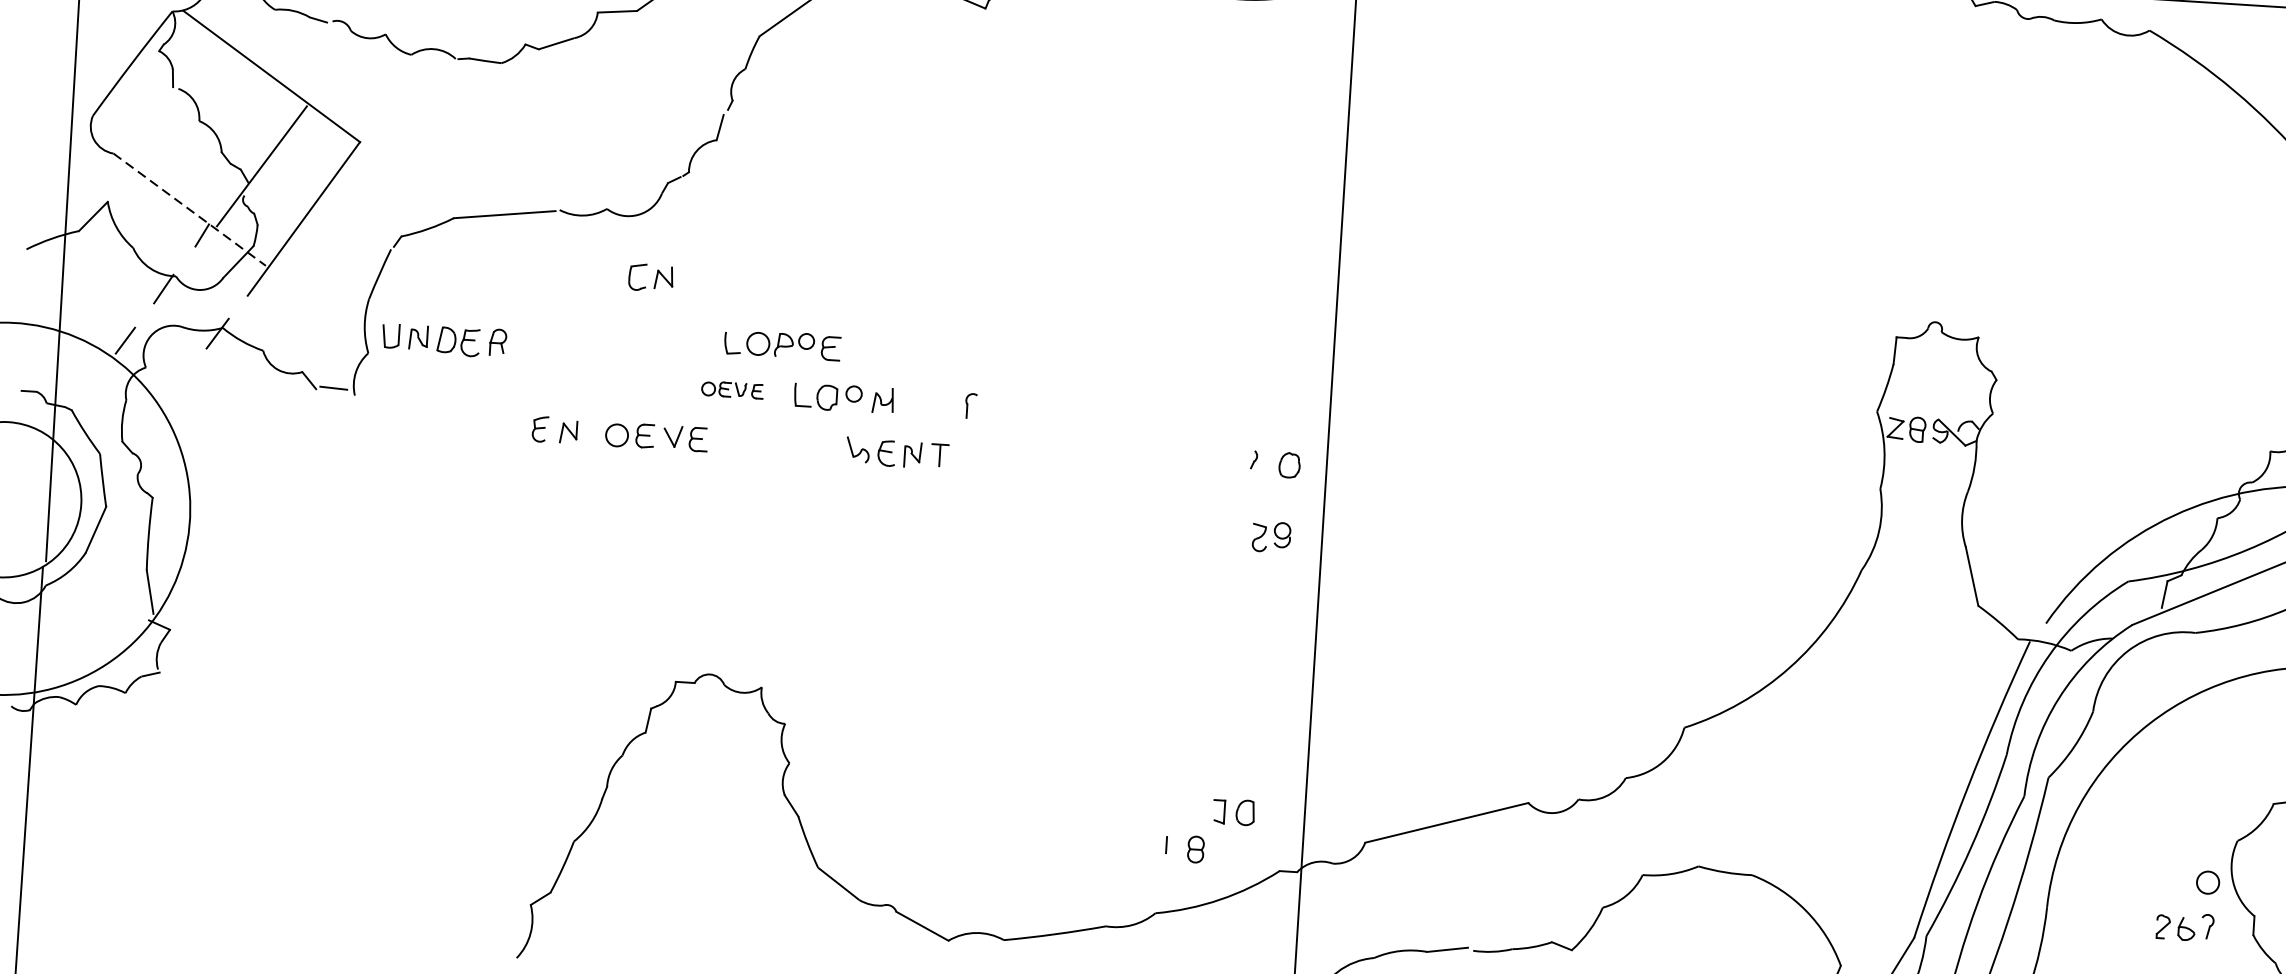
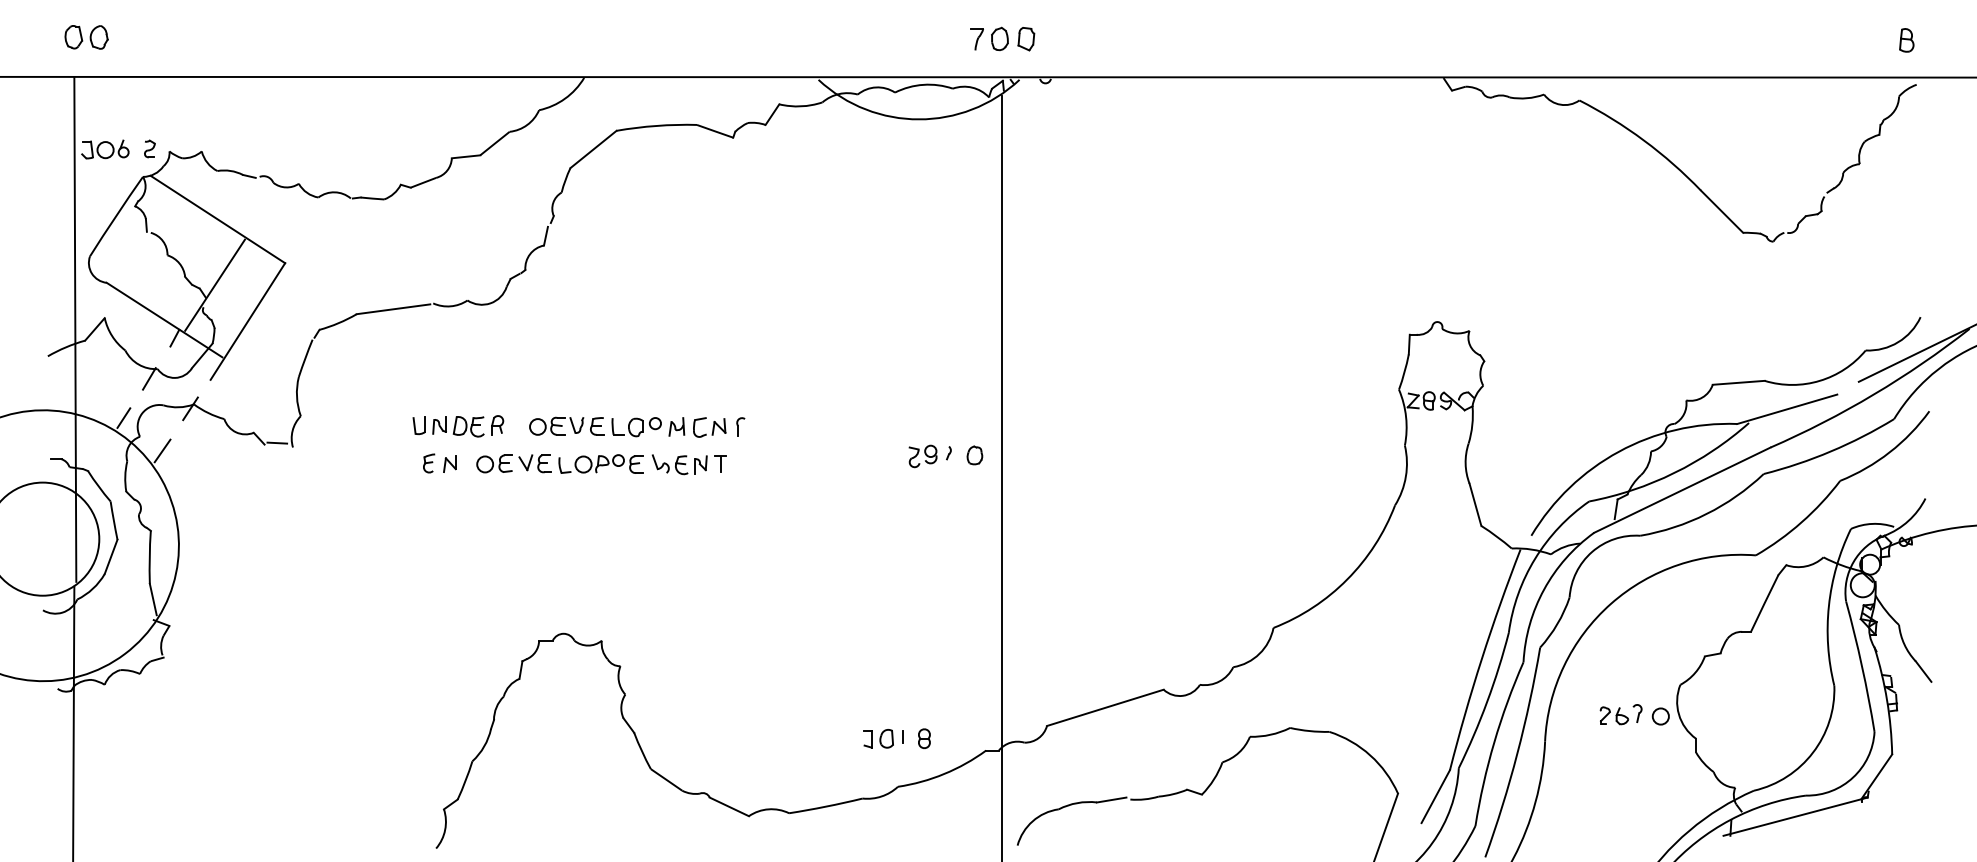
line: (189, 210) -> (164, 320), dashed -> solid
part: (650, 277) -> (709, 427), moved
part: (444, 340) -> (458, 426), moved
part: (781, 343) -> (600, 463), moved
line: (175, 388) -> (162, 450), added
part: (731, 389) -> (566, 425), size x1.67
part: (1270, 537) -> (922, 456), moved
part: (1234, 811) -> (878, 738), moved
part: (2184, 926) -> (1620, 714), moved

